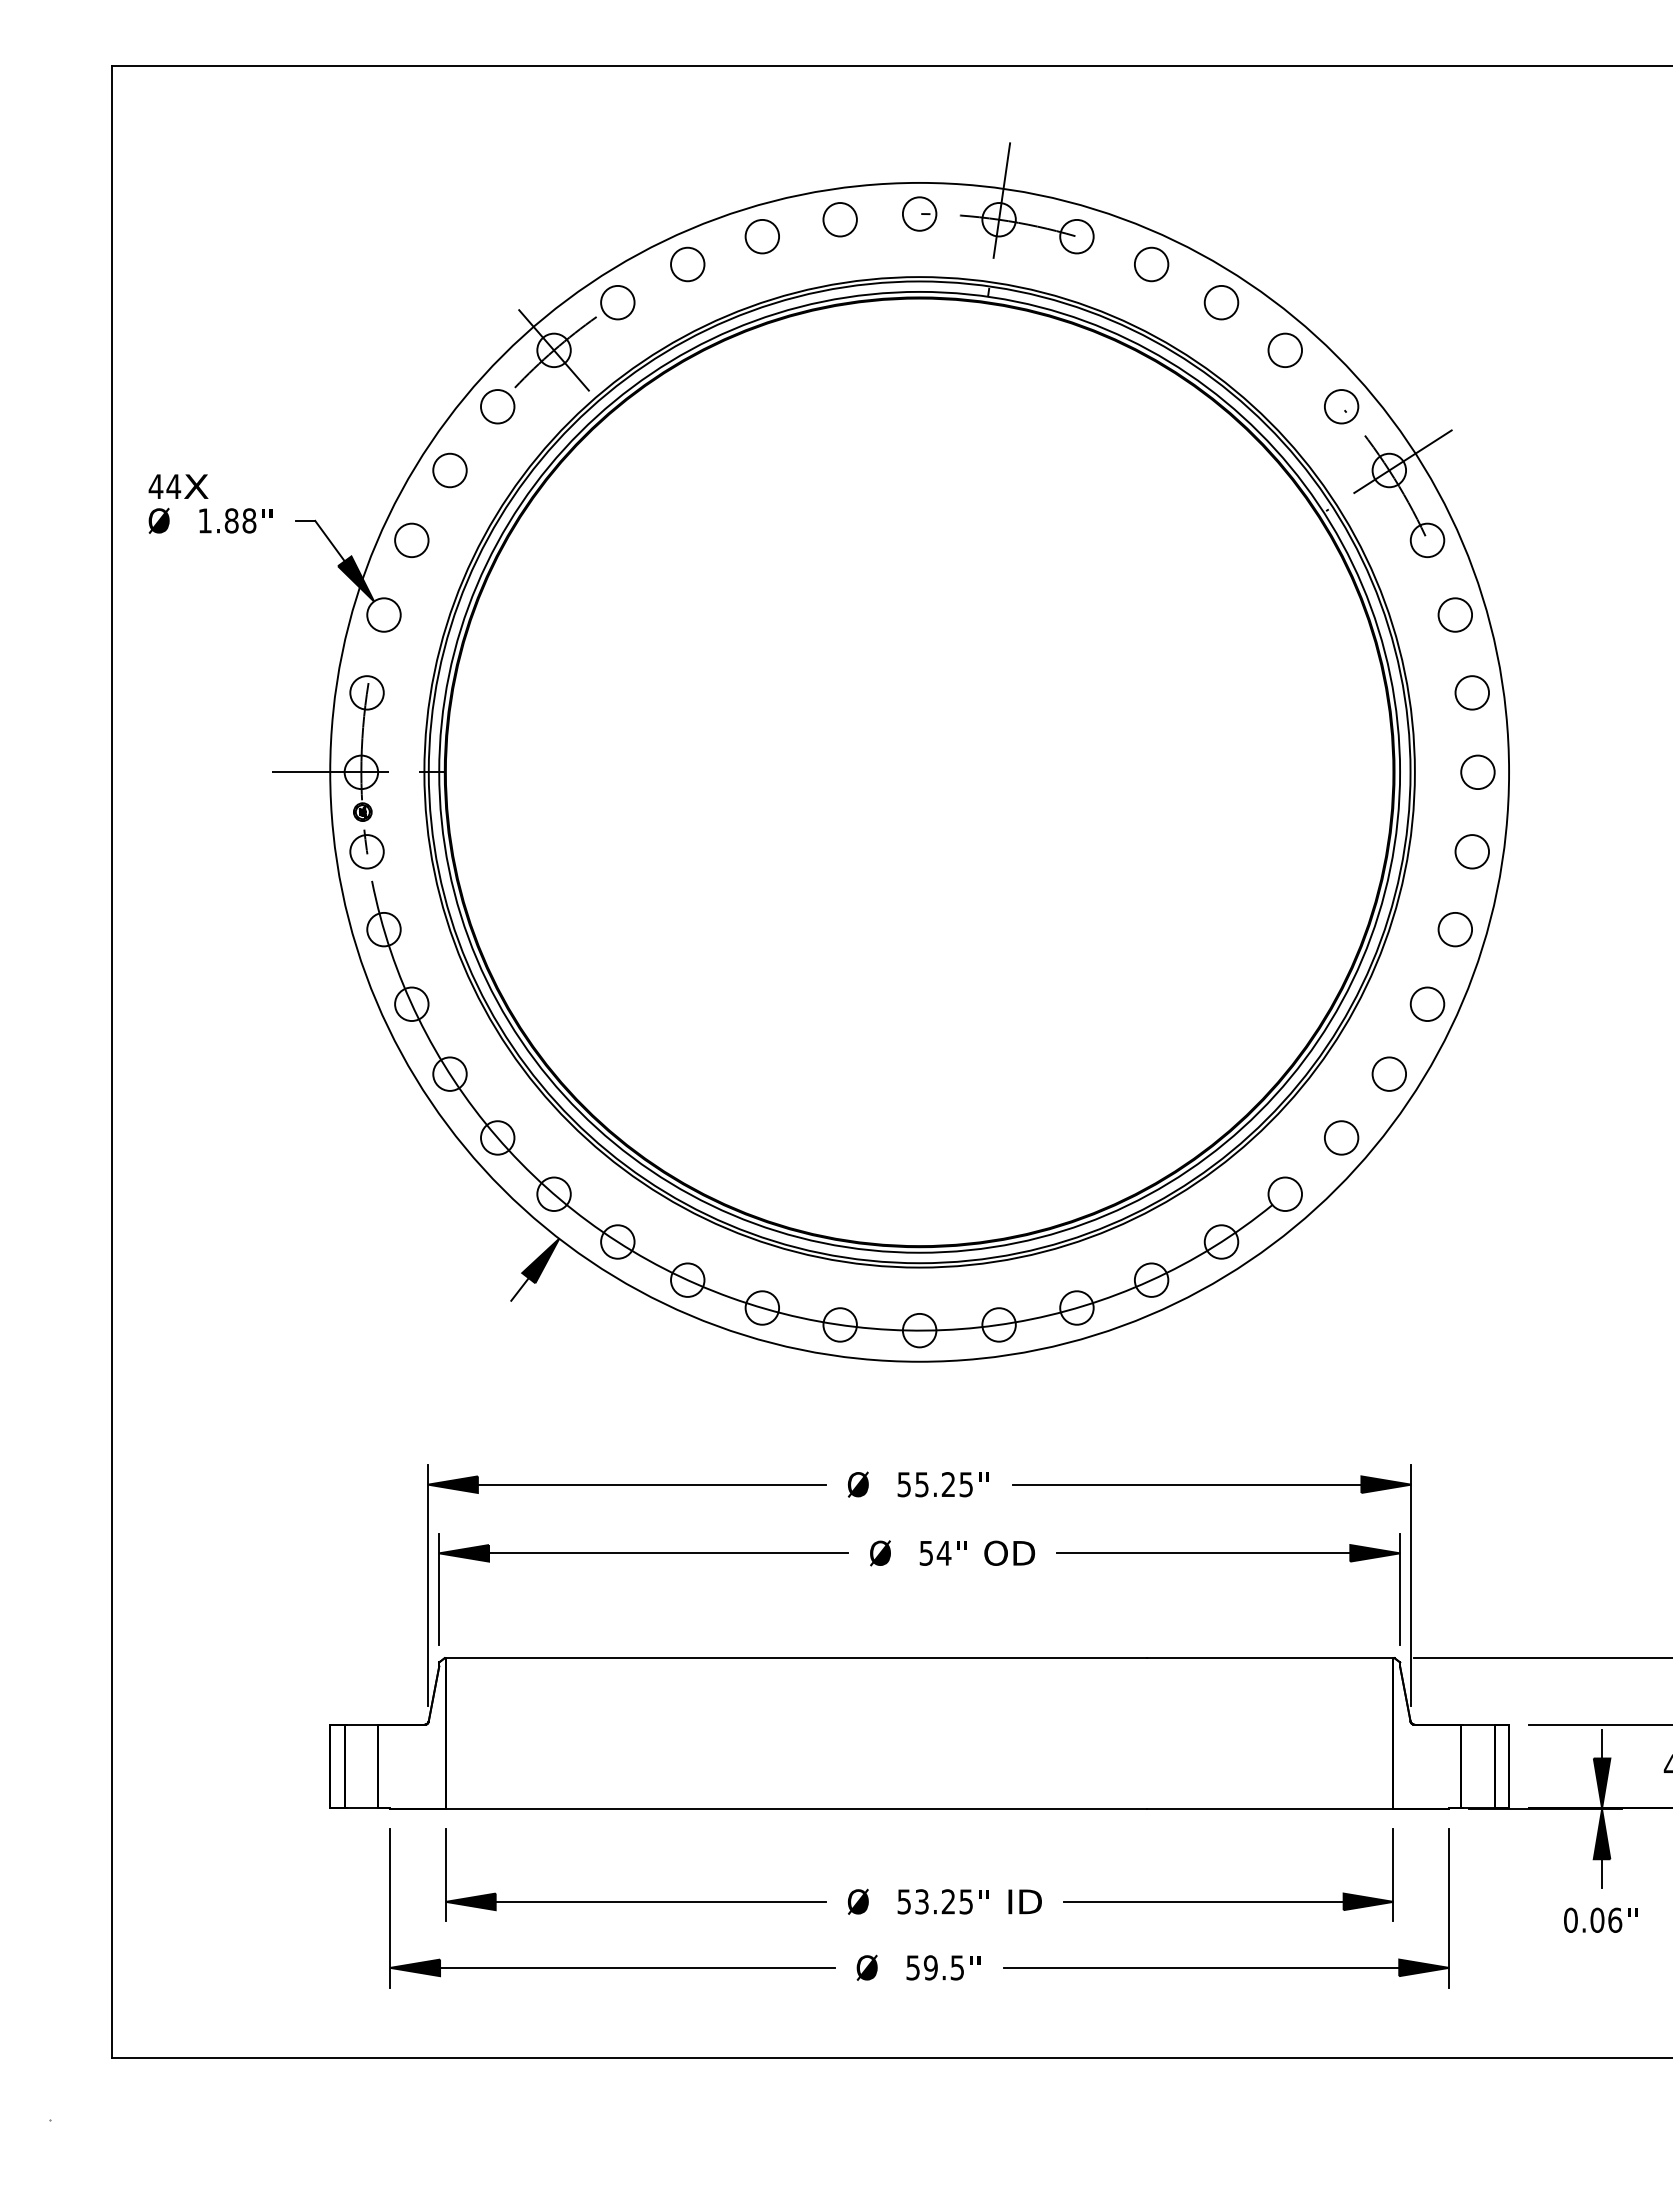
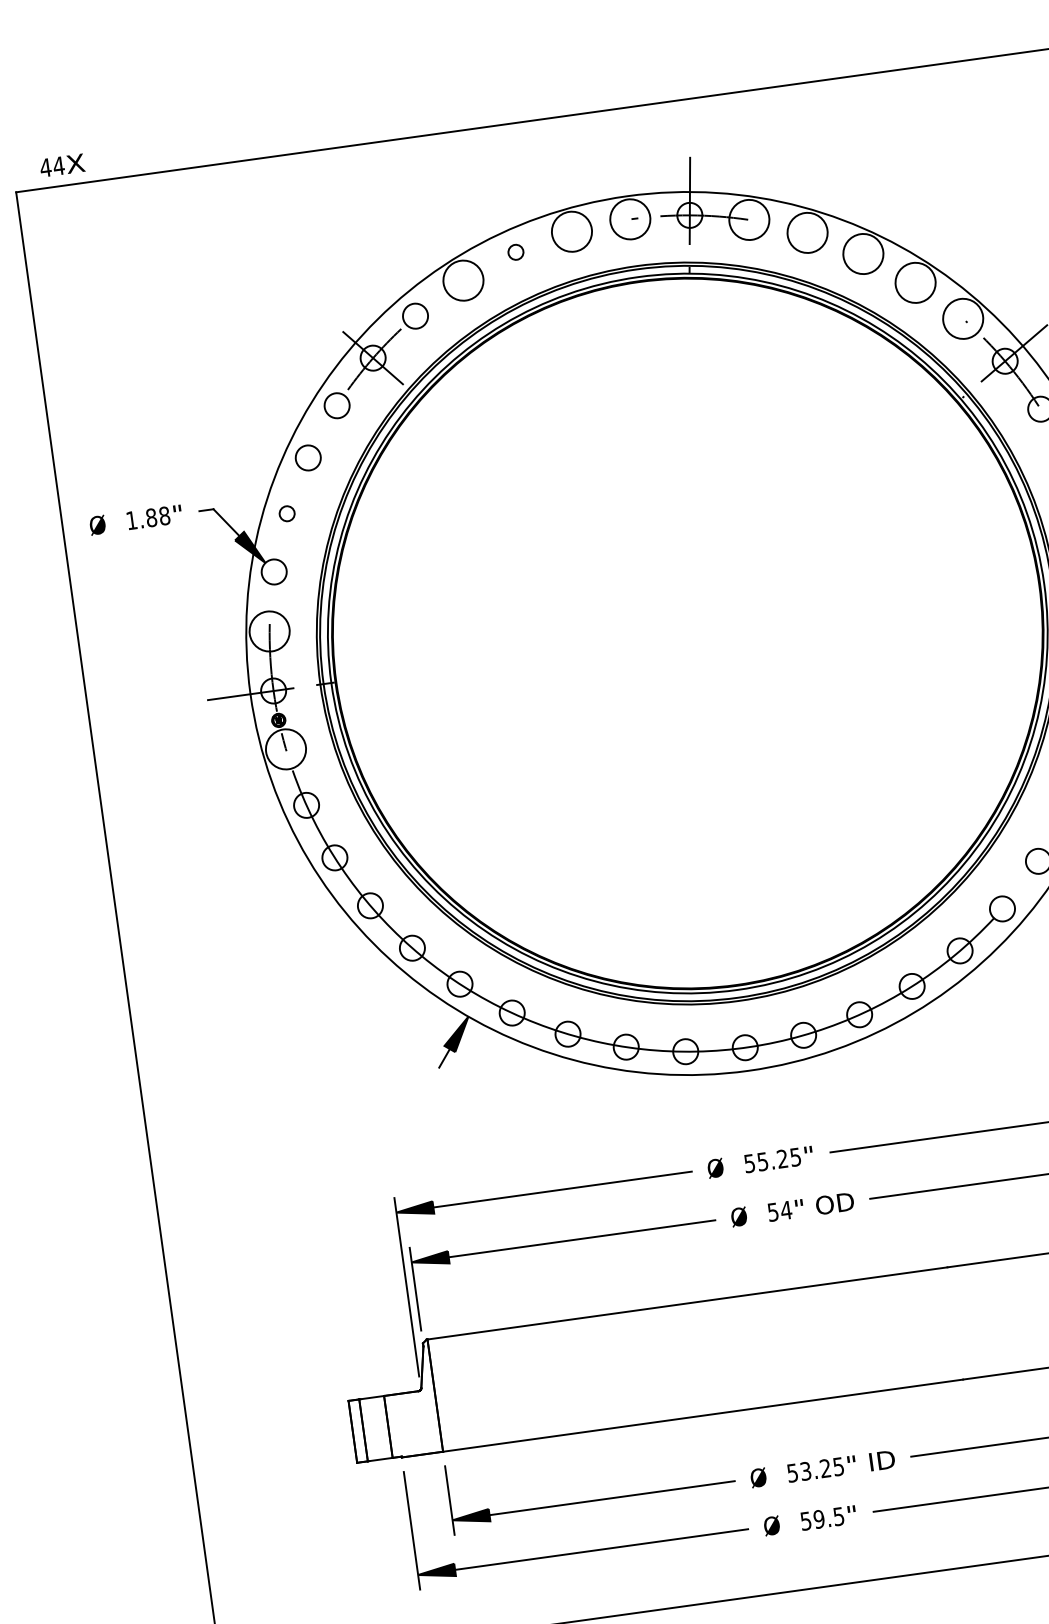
circle: (919, 213) -> (630, 218), size x1.6
circle: (839, 219) -> (571, 231), size x1.6
circle: (762, 236) -> (516, 252), size x0.6
circle: (1076, 236) -> (749, 219), size x1.6
circle: (687, 264) -> (463, 280), size x1.6
circle: (1151, 264) -> (807, 232), size x1.6
circle: (1221, 302) -> (863, 253), size x1.6
circle: (1285, 350) -> (915, 282), size x1.6
circle: (1341, 406) -> (963, 318), size x1.6
text: (178, 486) -> (62, 165), moved
circle: (411, 540) -> (286, 513), size x0.6
circle: (366, 692) -> (269, 631), size x1.6
circle: (366, 851) -> (285, 749), size x1.6

